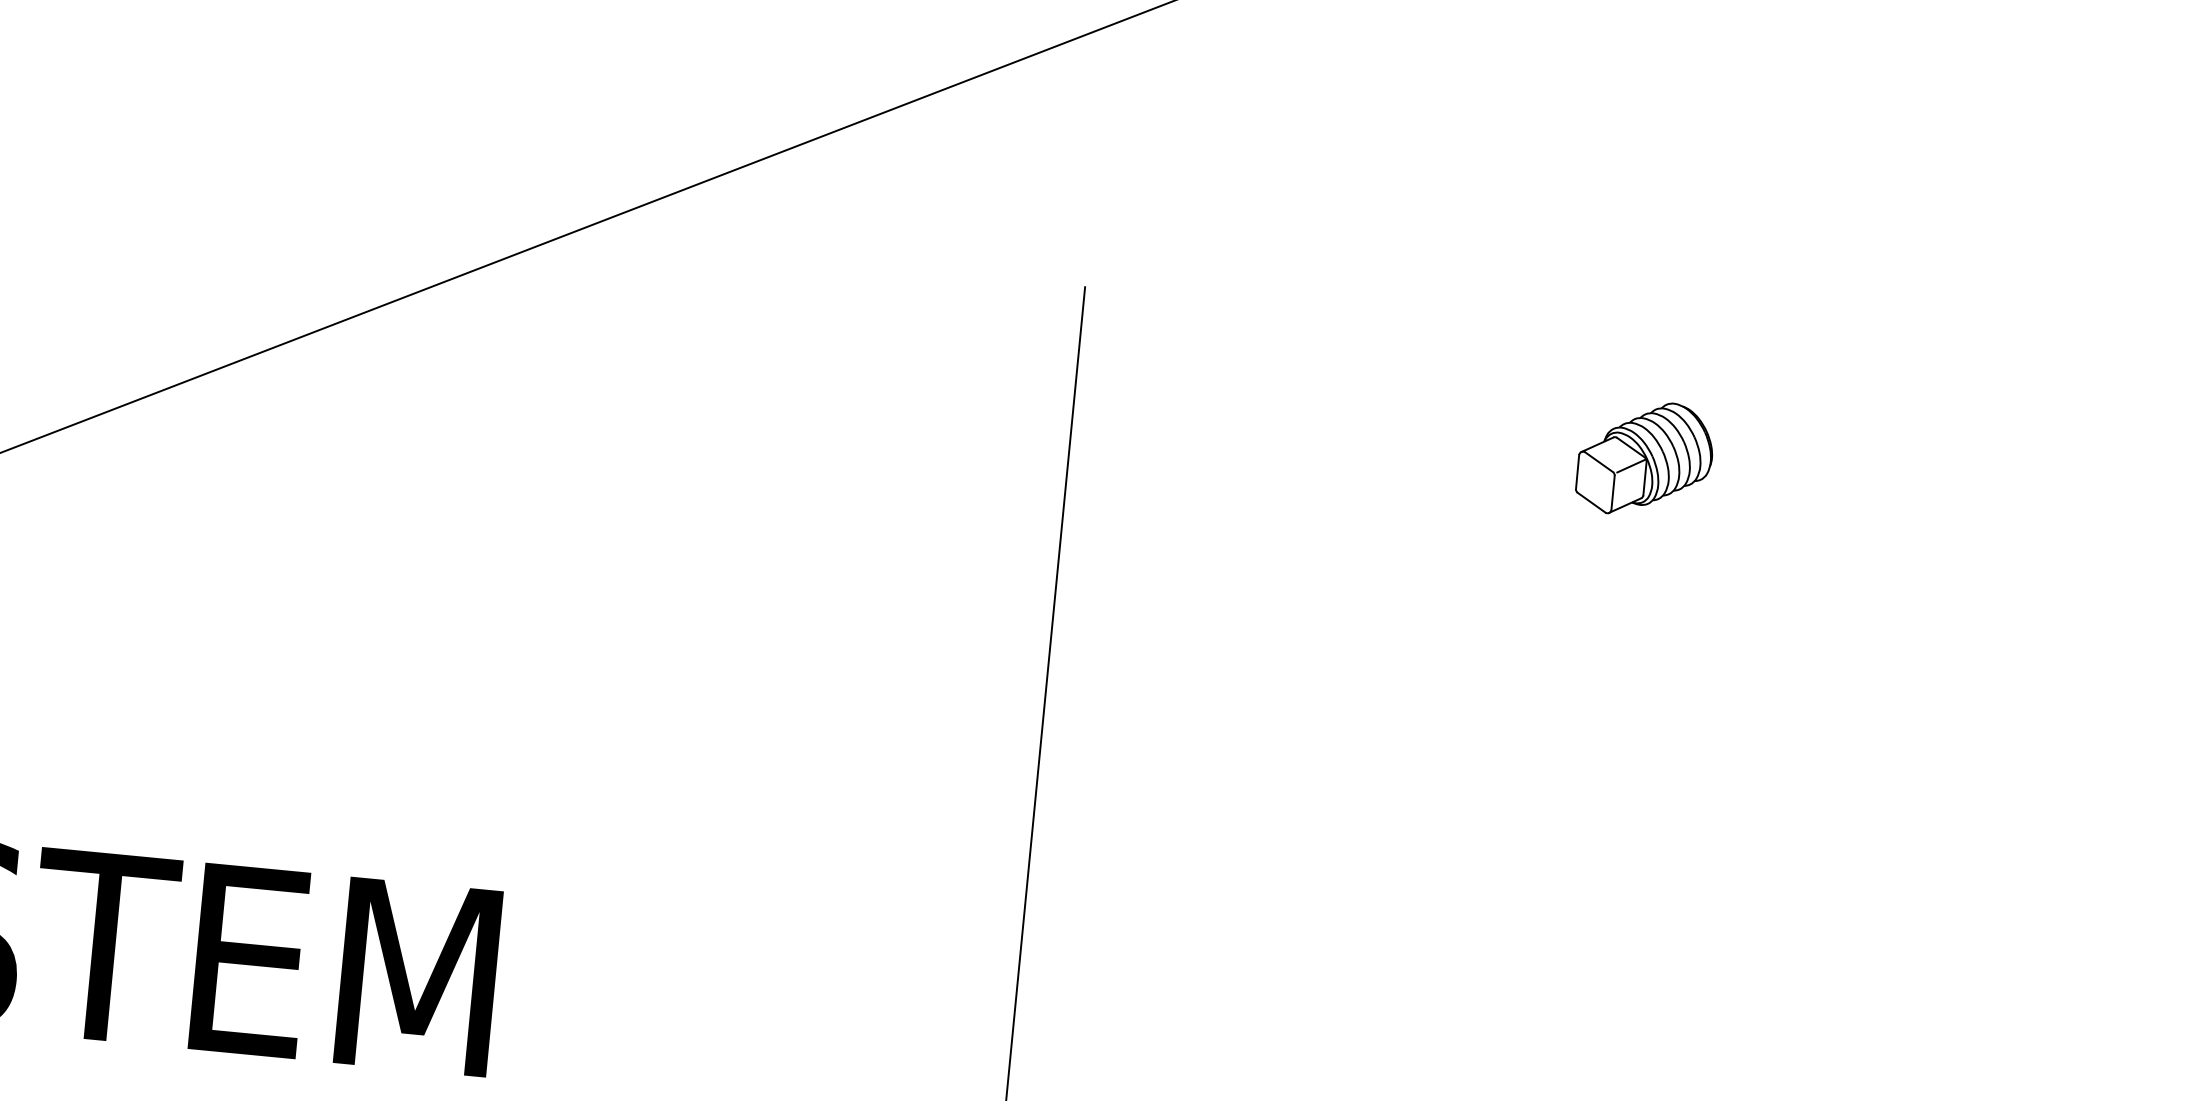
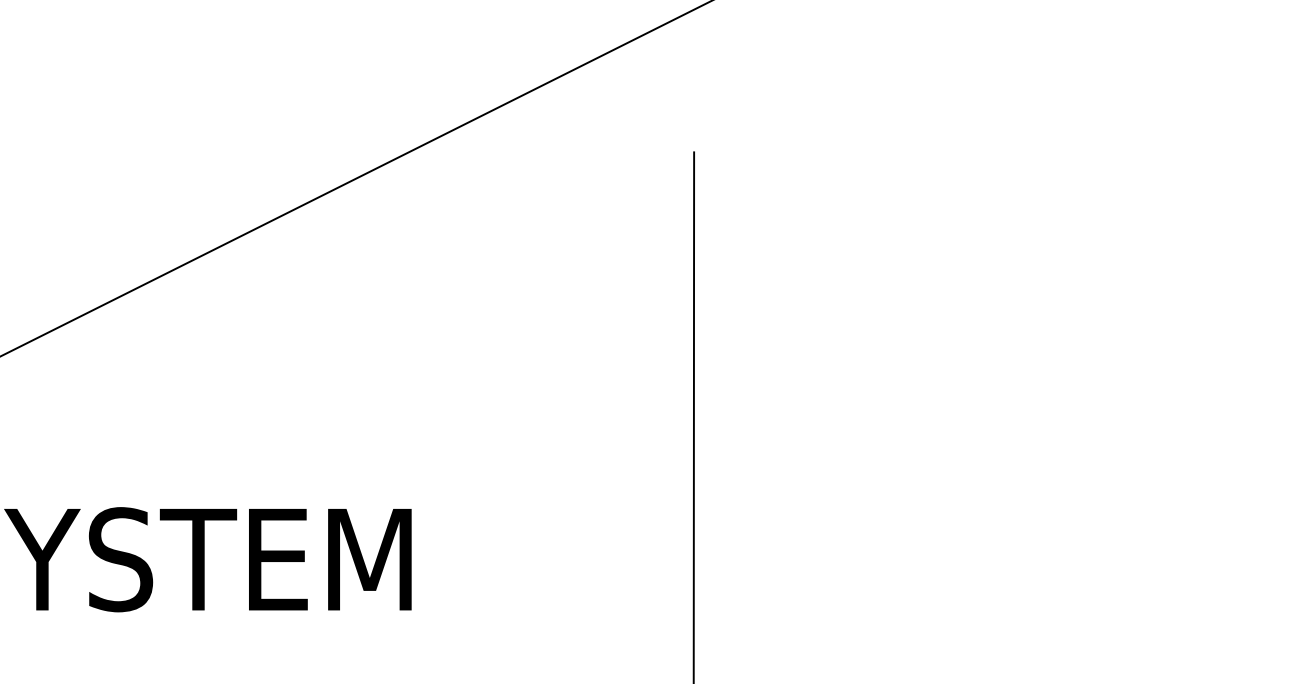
part: (1645, 458) -> (1005, 215), removed

